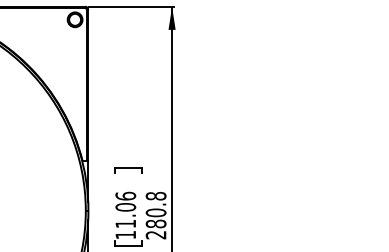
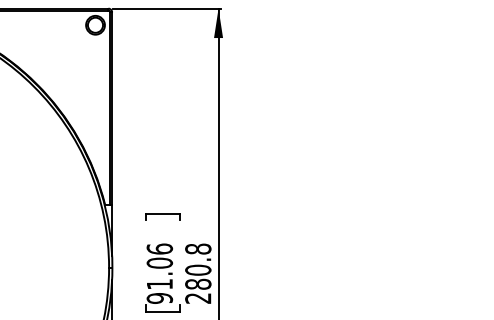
text: (125, 234) -> (159, 297), 11.06 -> 91.06

